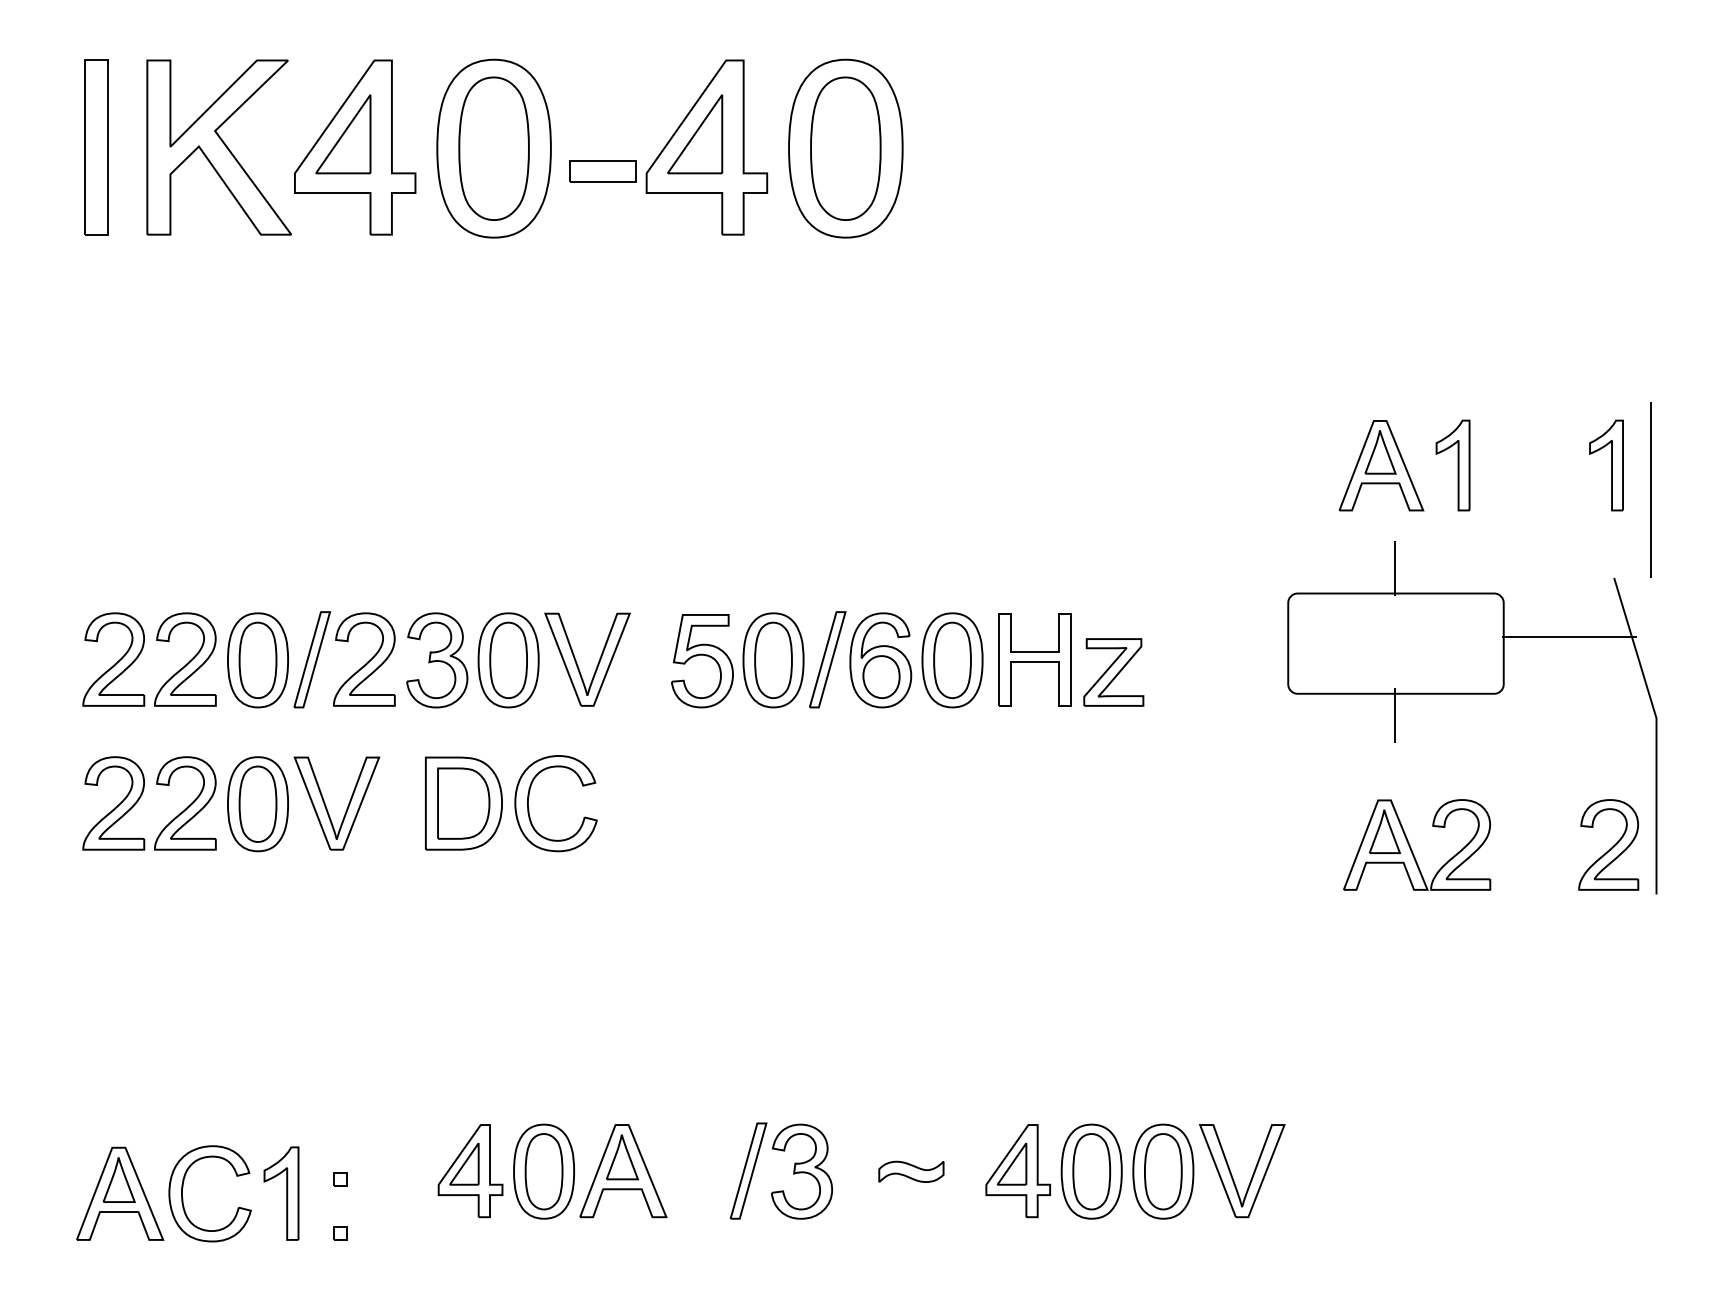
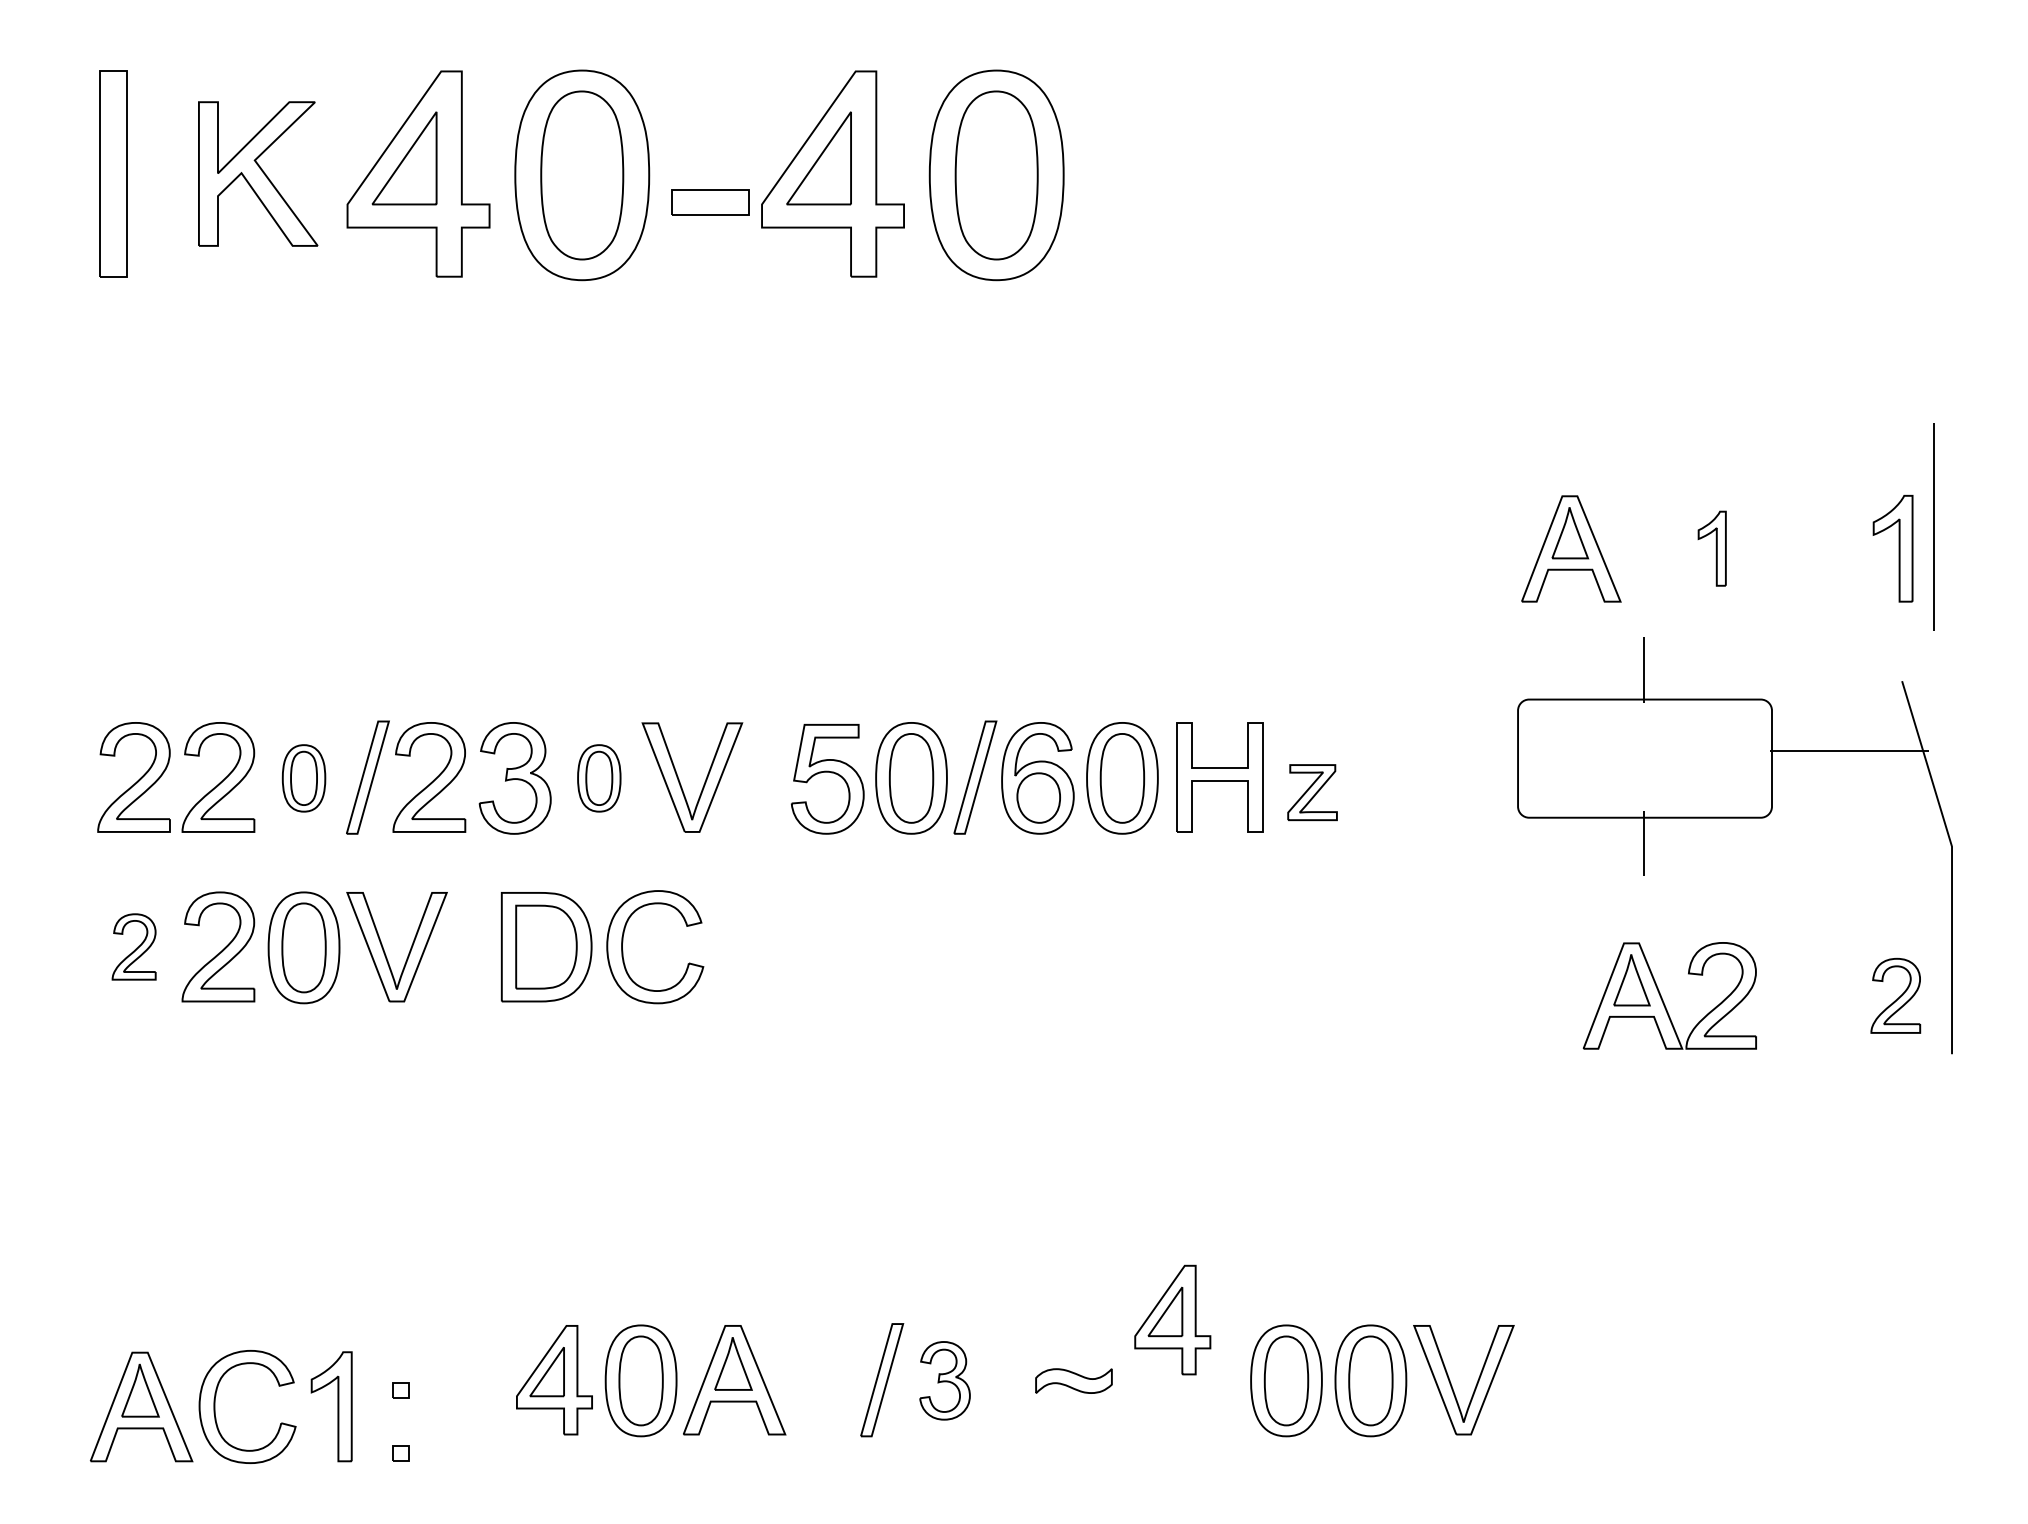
part: (218, 147) -> (257, 173), size x0.7
part: (1381, 465) -> (1571, 548), moved
part: (1452, 465) -> (1711, 548), size x0.7
line: (1650, 489) -> (1933, 526), moved
part: (257, 660) -> (303, 778), size x0.6
part: (508, 660) -> (599, 778), size x0.6
part: (1113, 672) -> (1312, 792), size x0.7
part: (113, 803) -> (133, 947), size x0.6
part: (1608, 844) -> (1895, 995), size x0.7
part: (801, 1171) -> (944, 1380), size x0.7
part: (1017, 1171) -> (1171, 1320), moved

